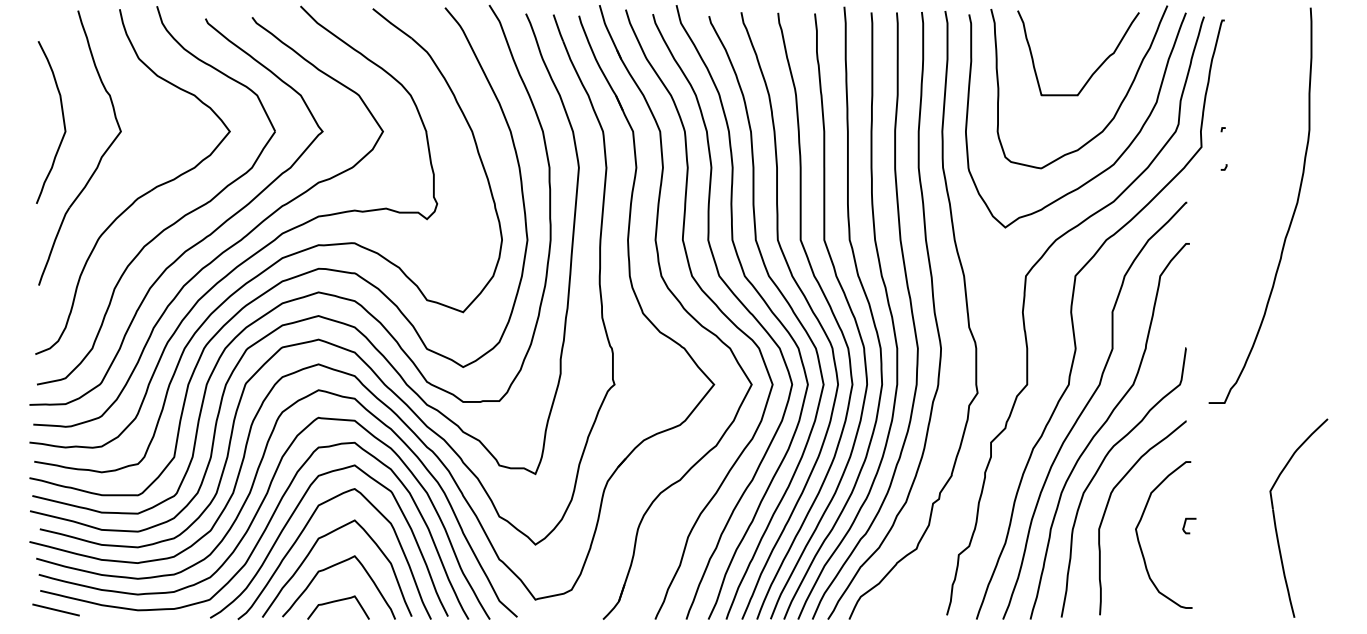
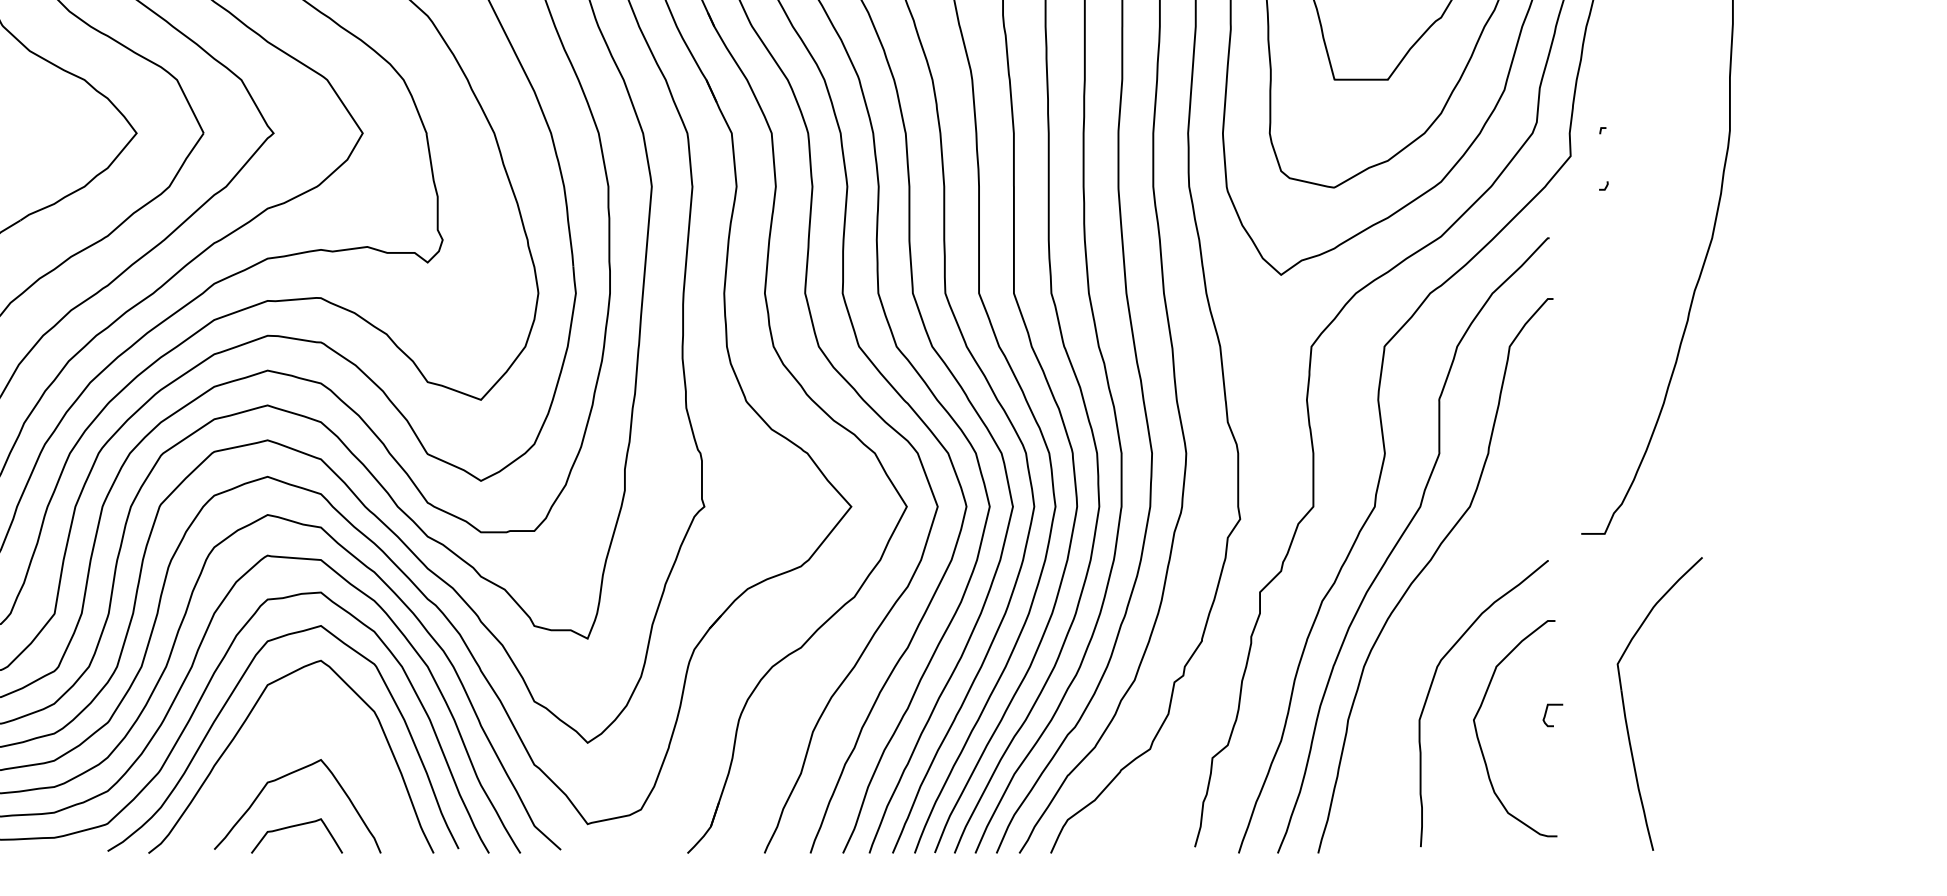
curve: (1099, 469) -> (1420, 631), removed
part: (1275, 518) -> (1625, 704), moved
curve: (310, 553) -> (255, 755), removed

